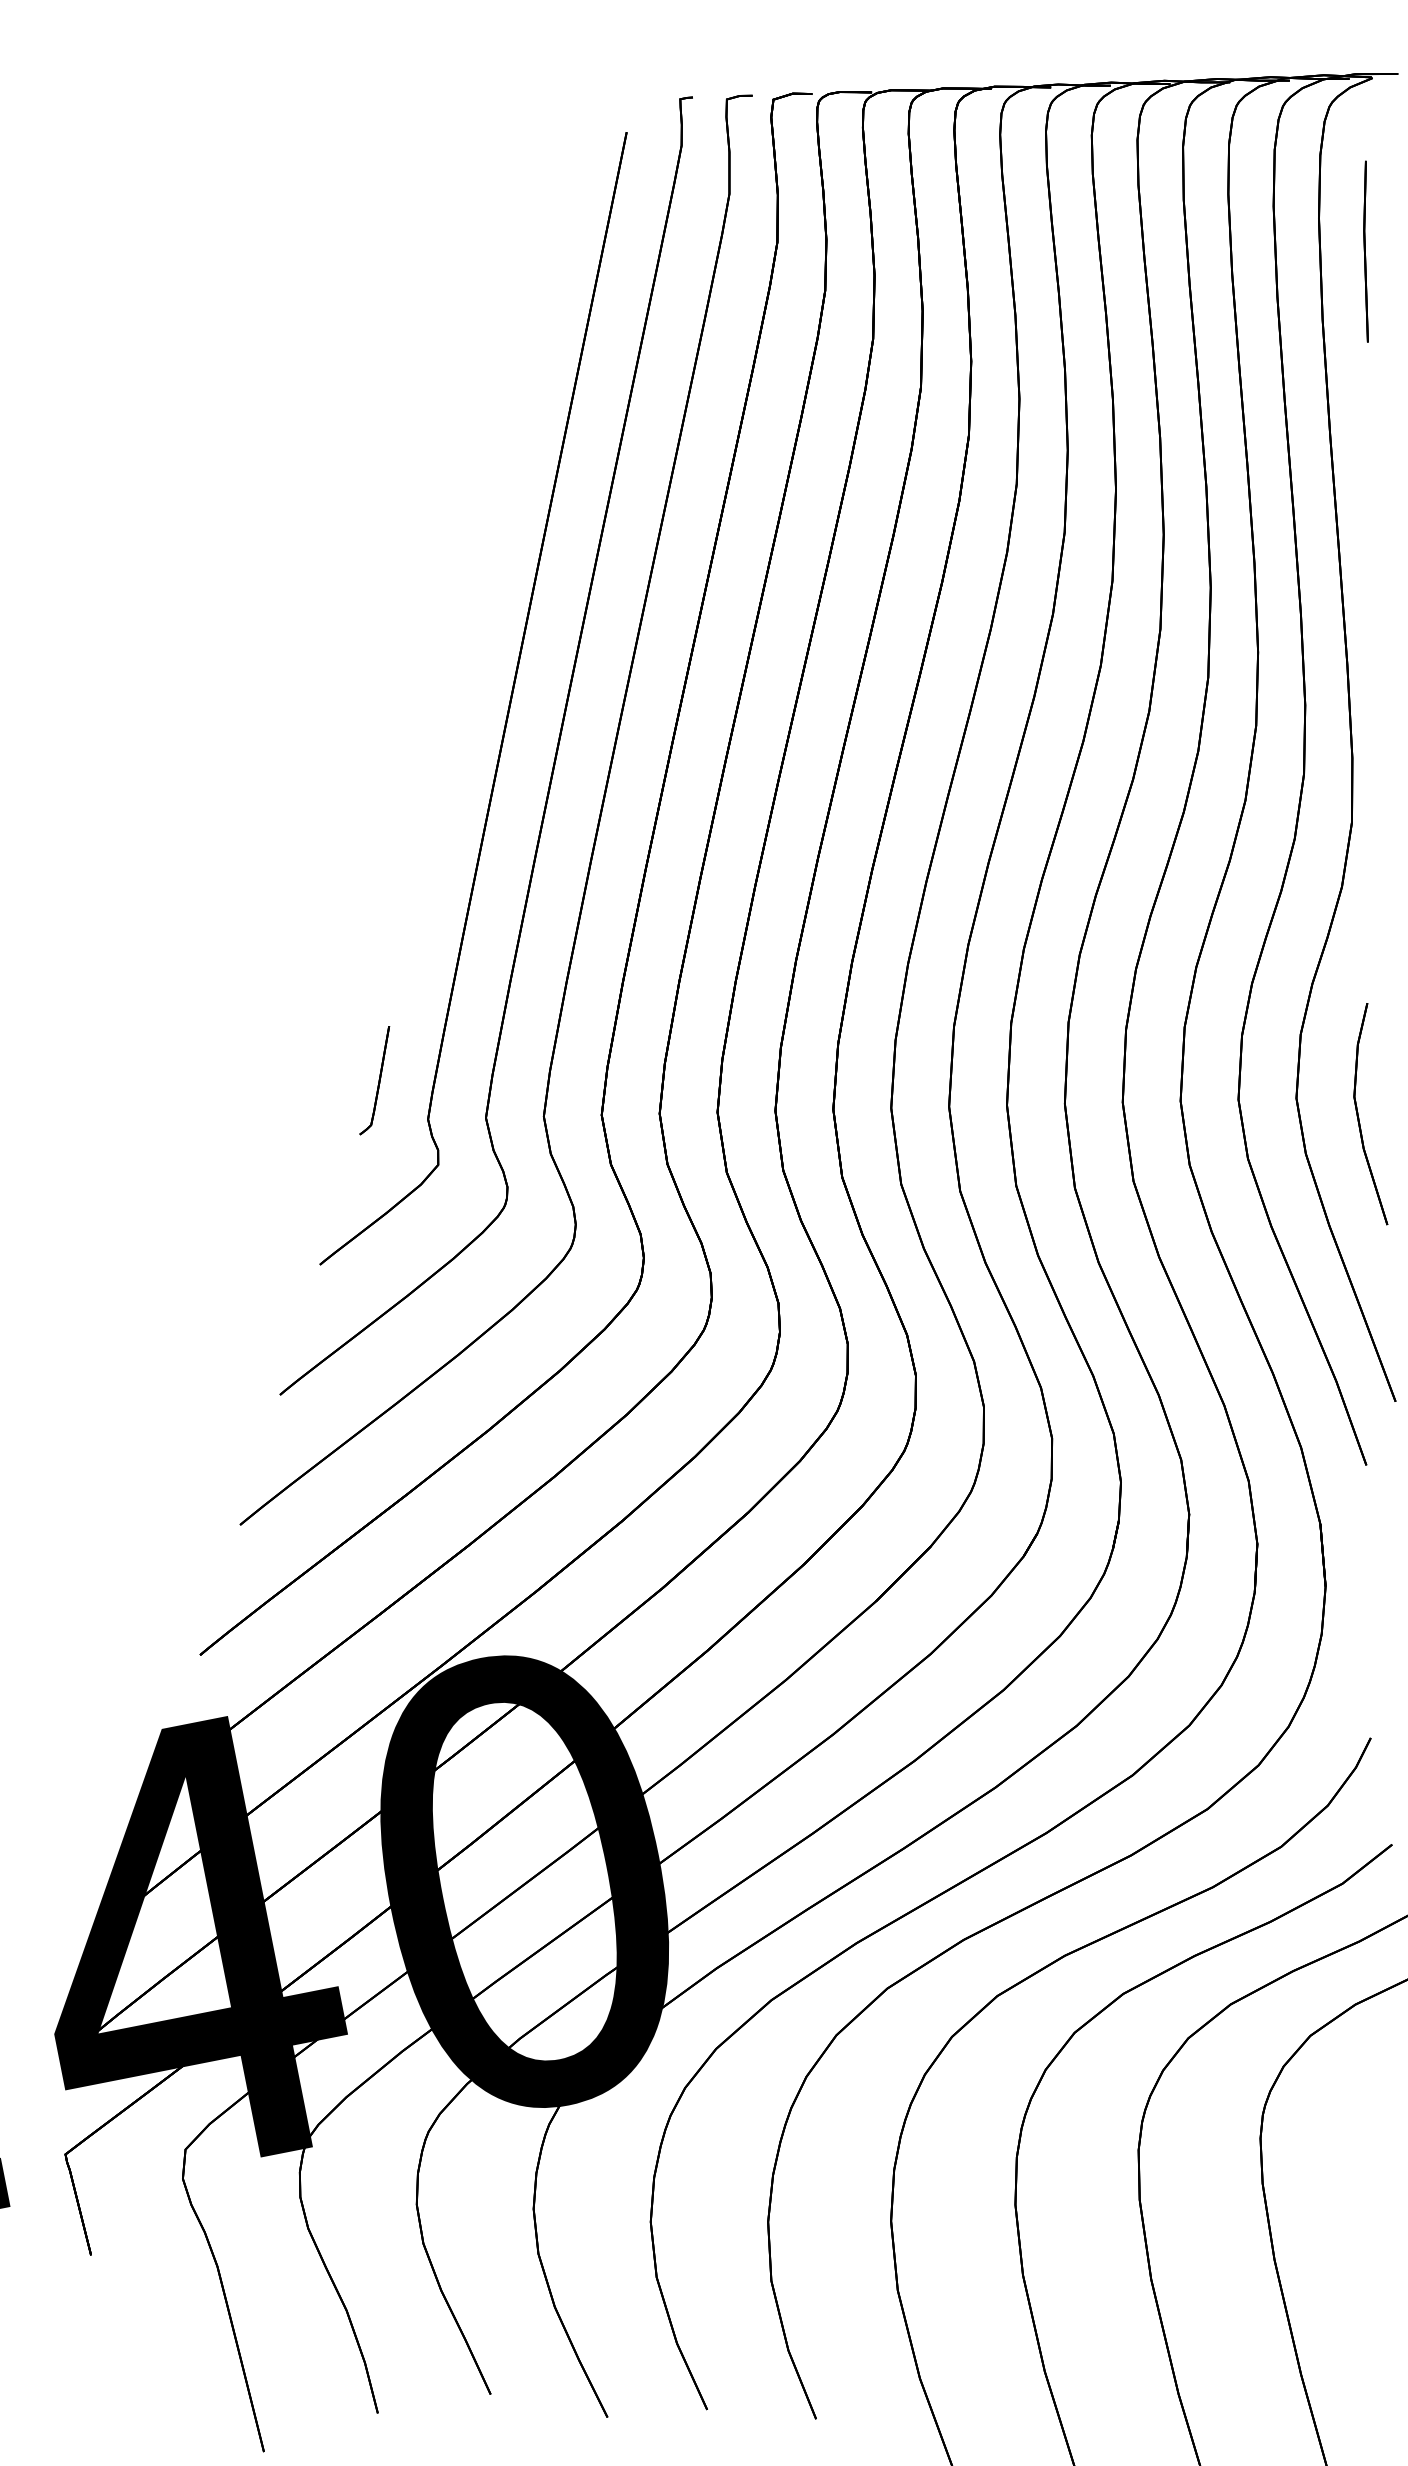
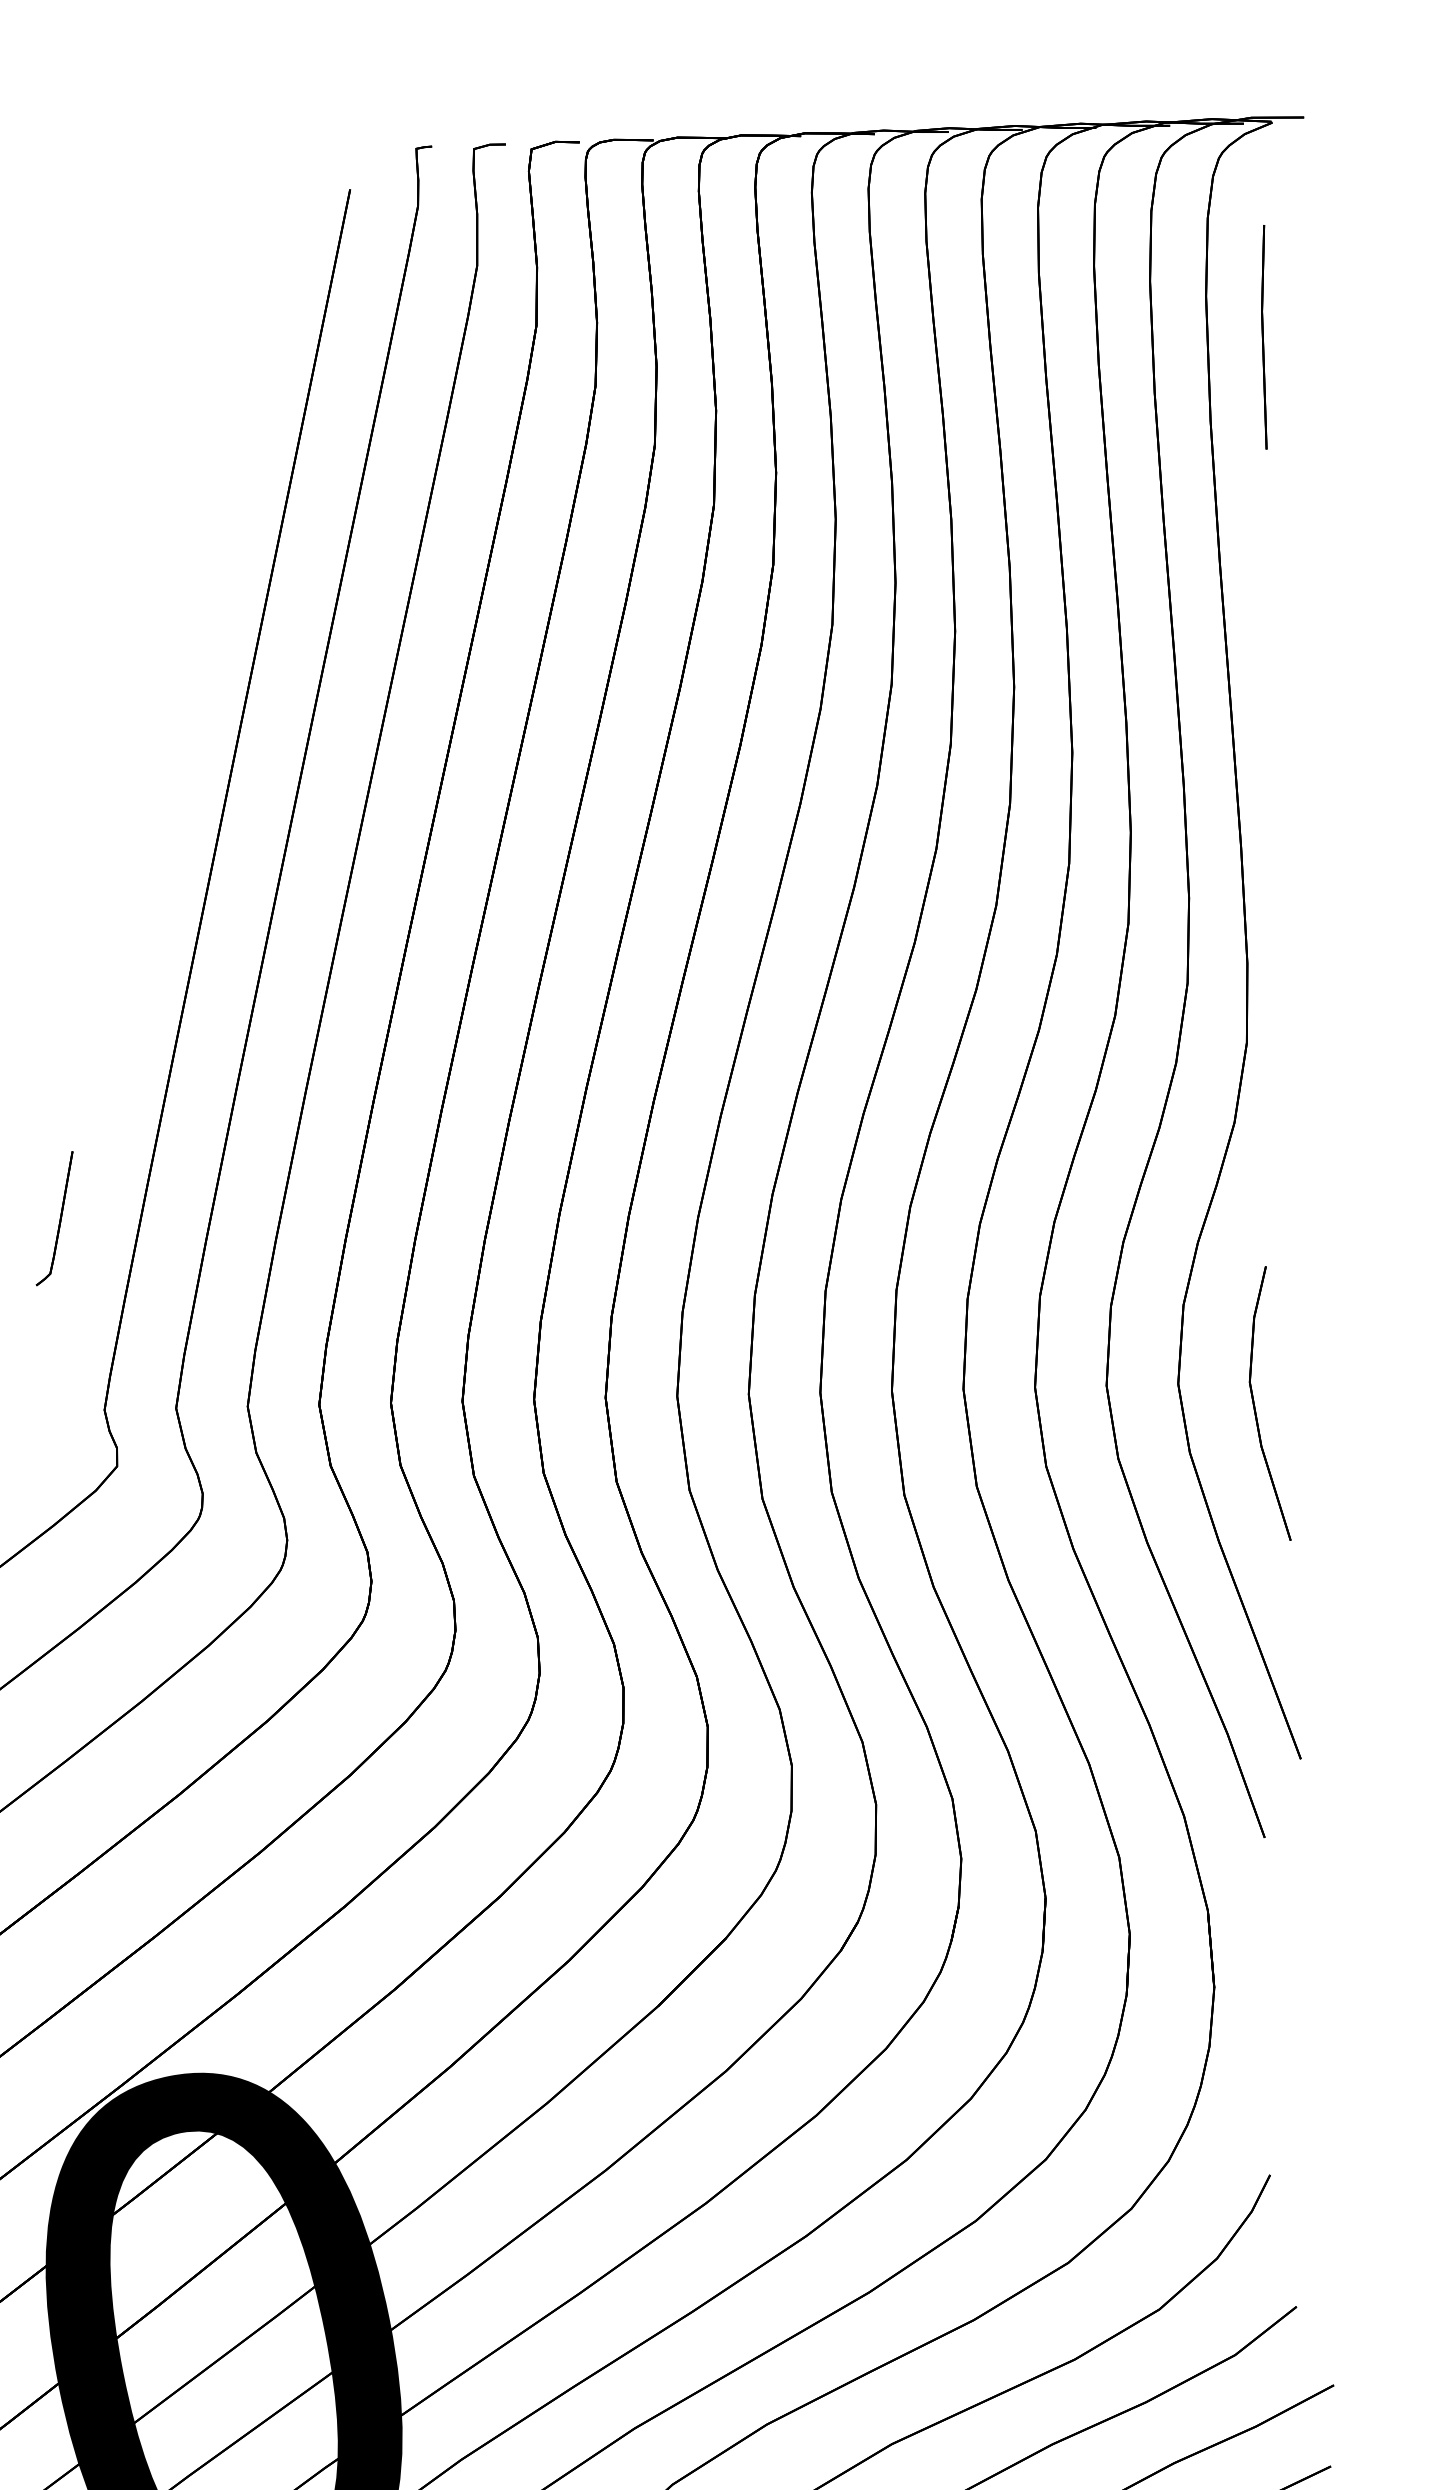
part: (374, 1080) -> (54, 1218), moved

